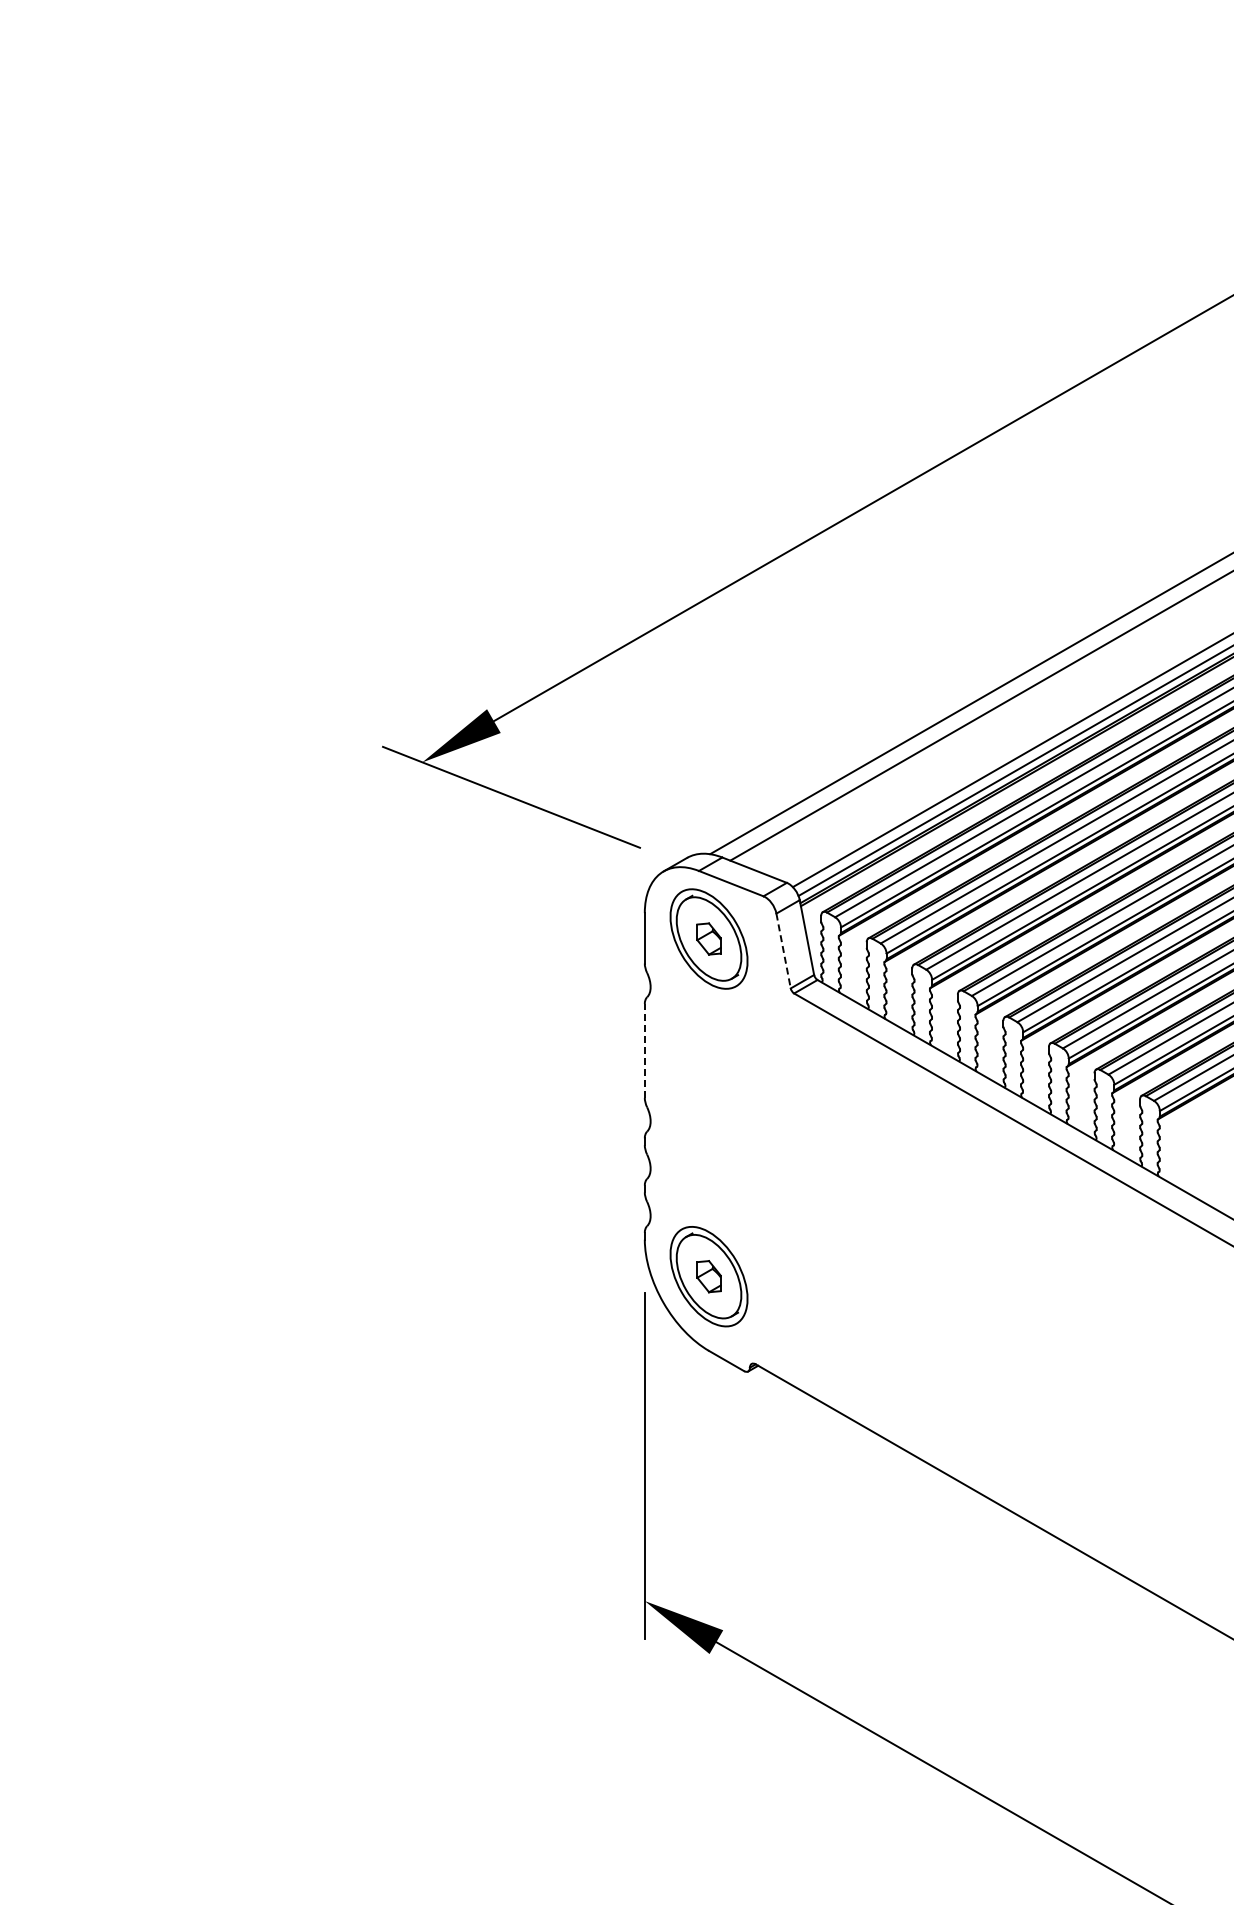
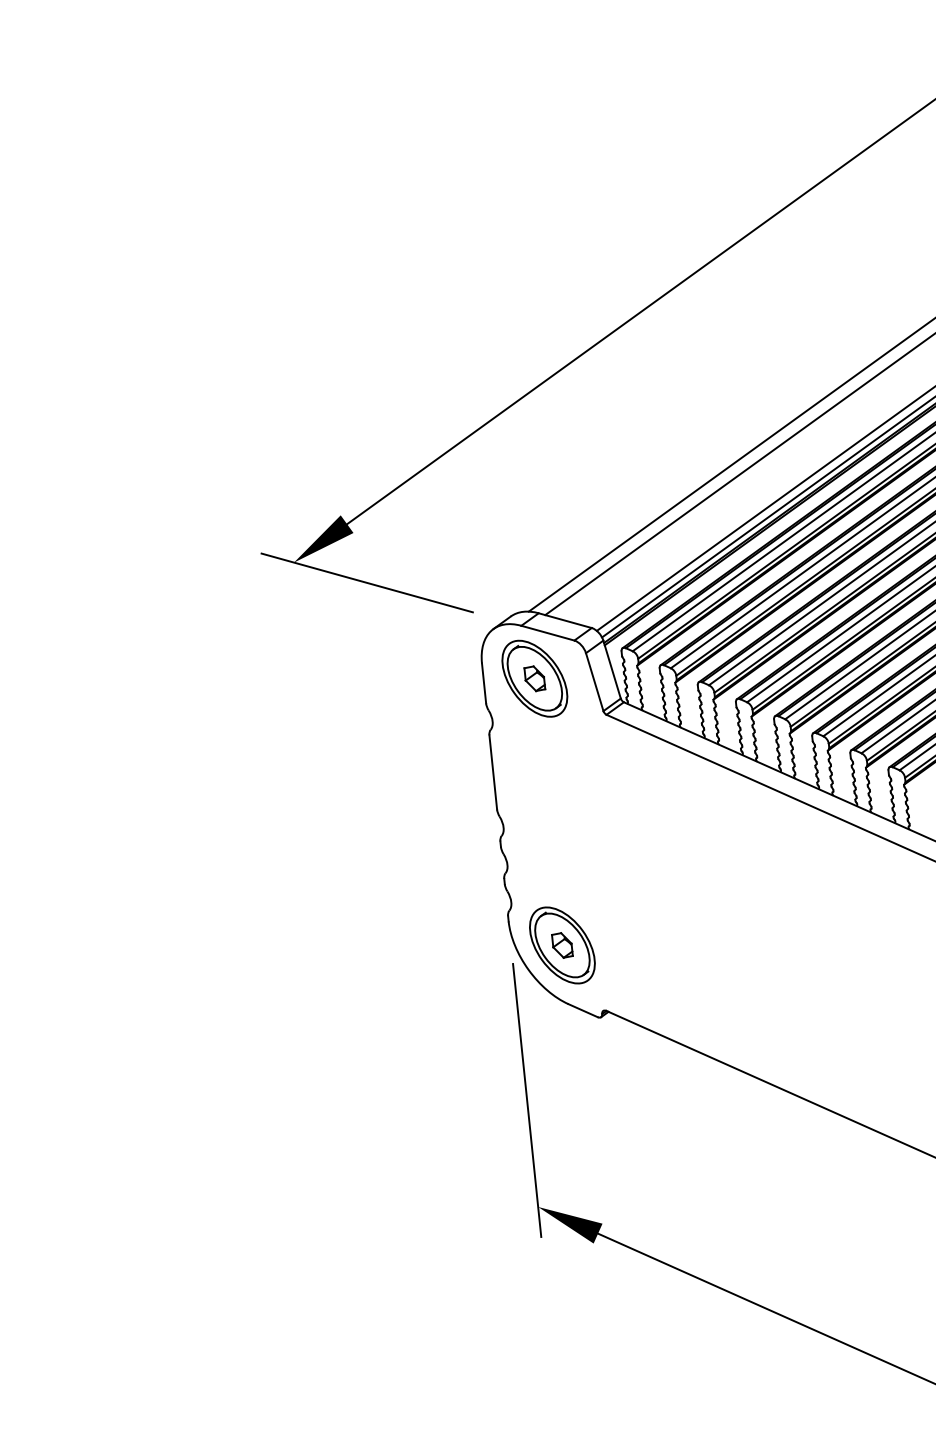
line: (783, 951) -> (594, 682), dashed -> solid
line: (644, 1050) -> (492, 772), dashed -> solid

